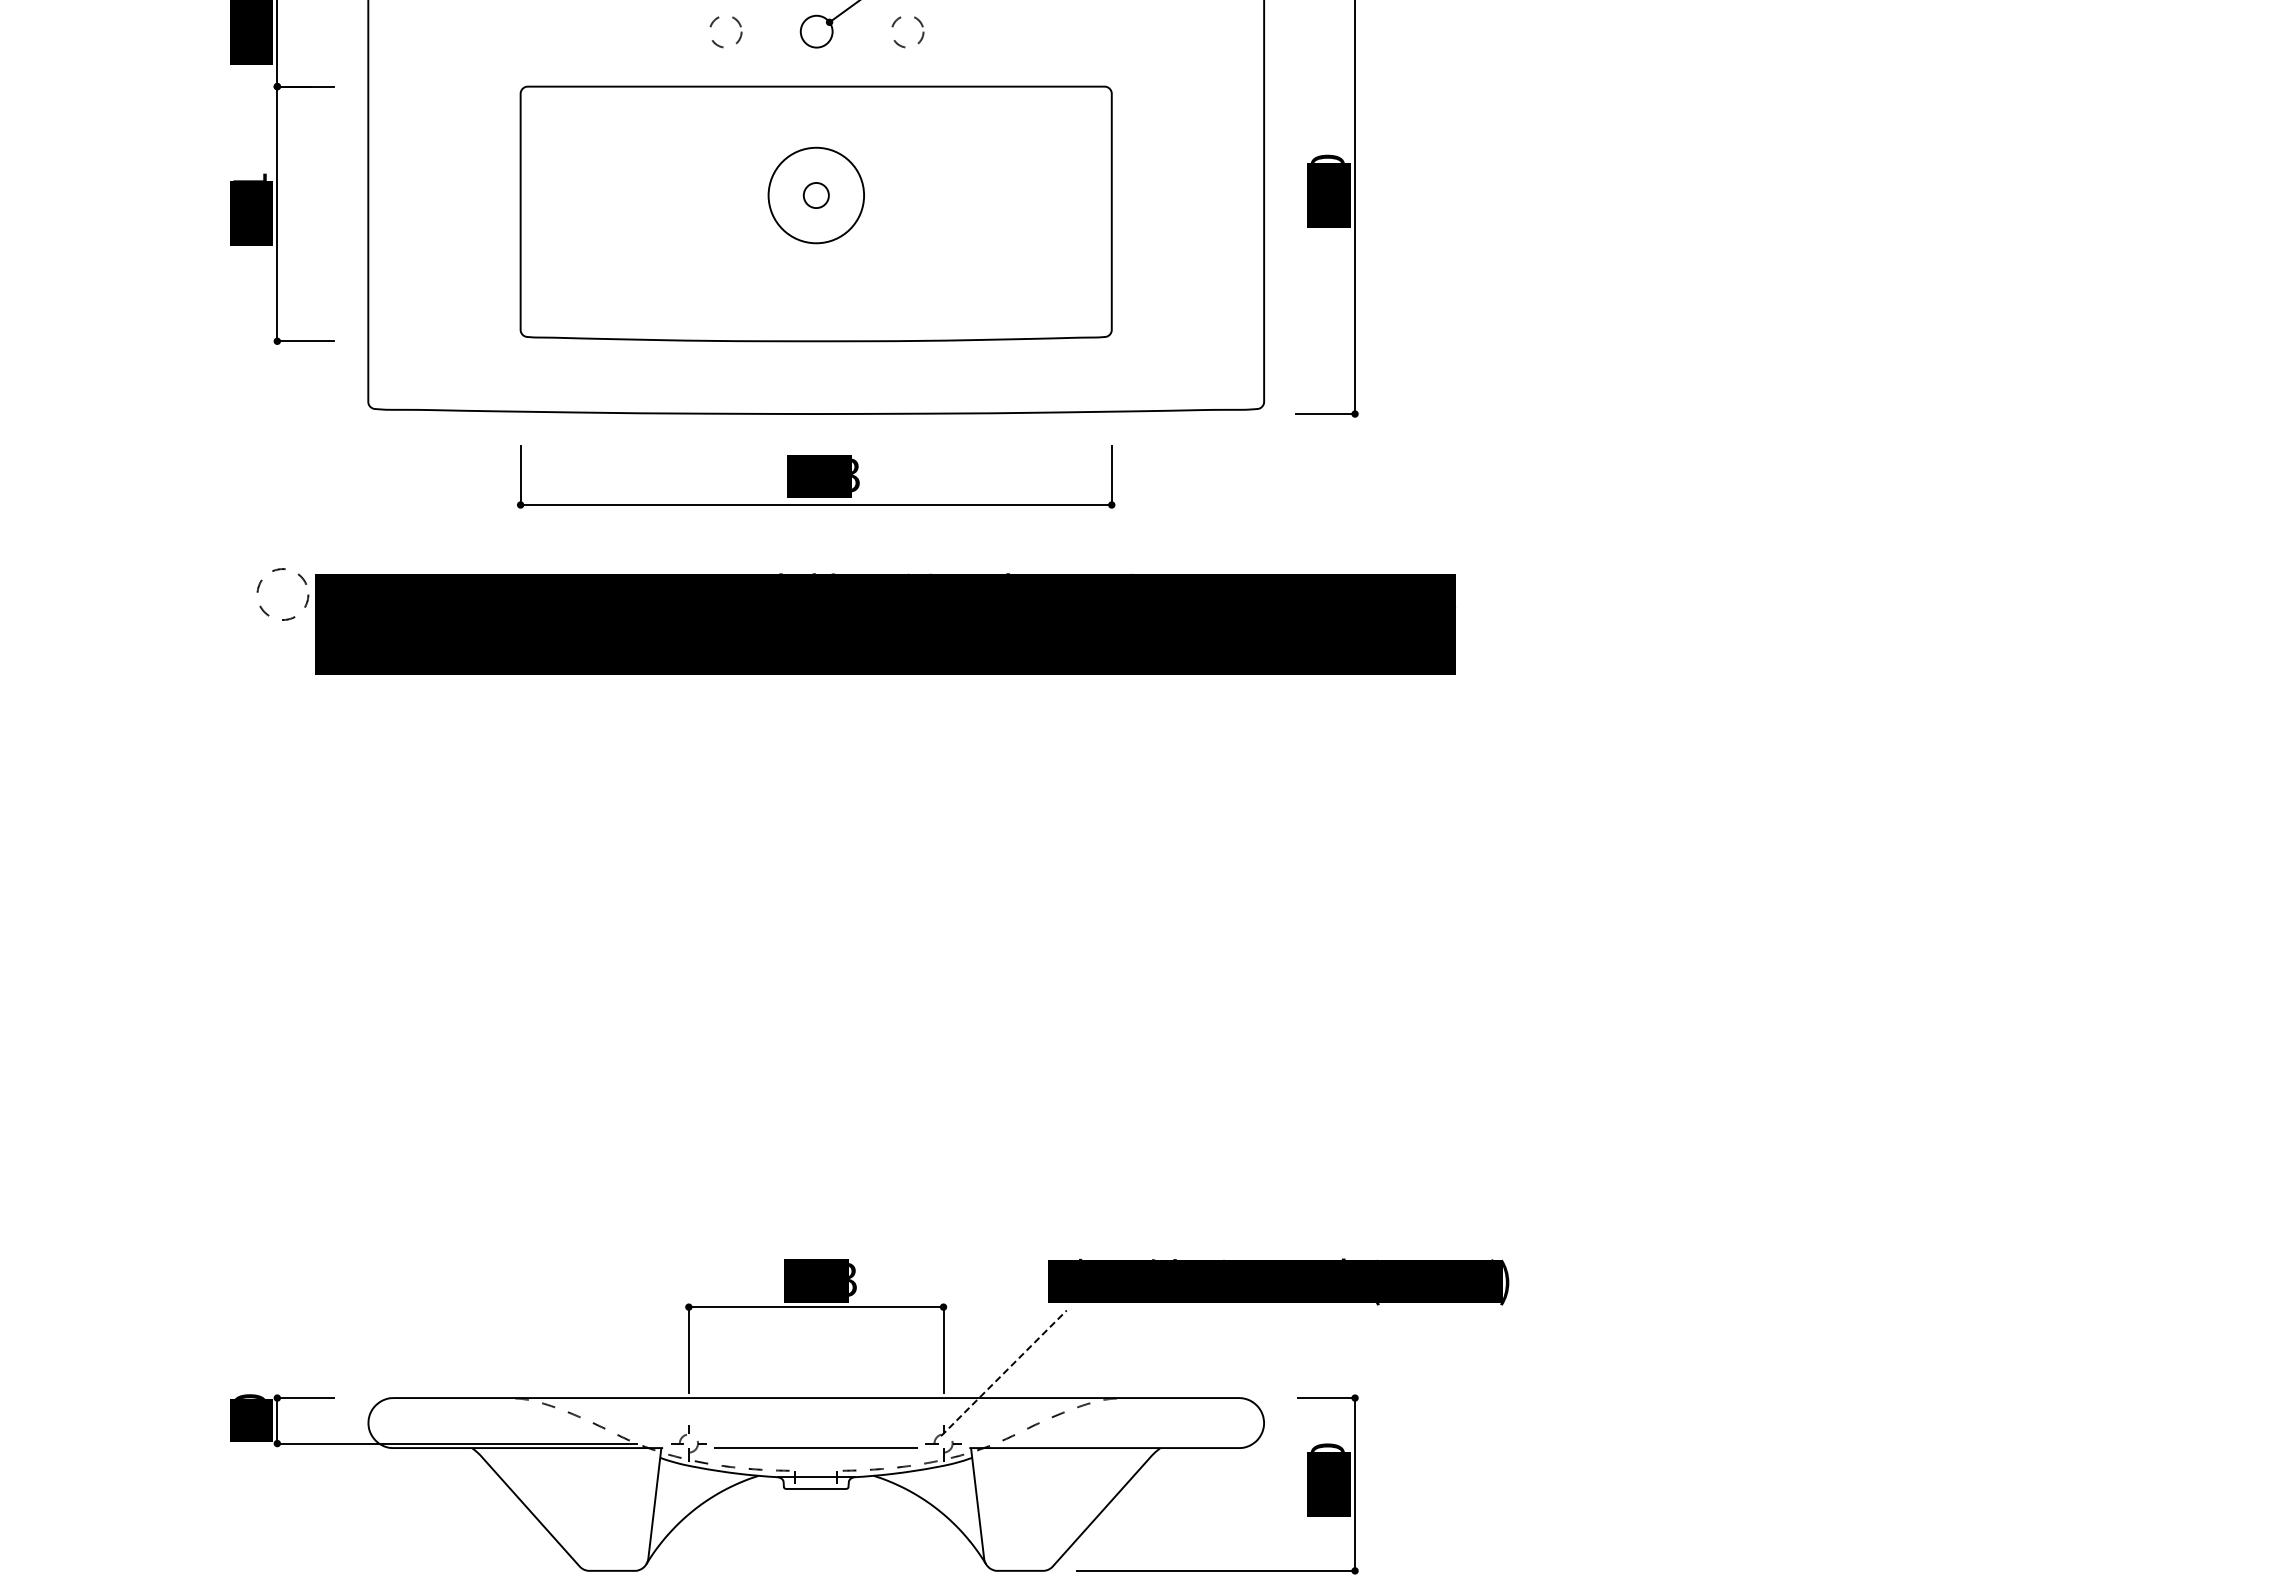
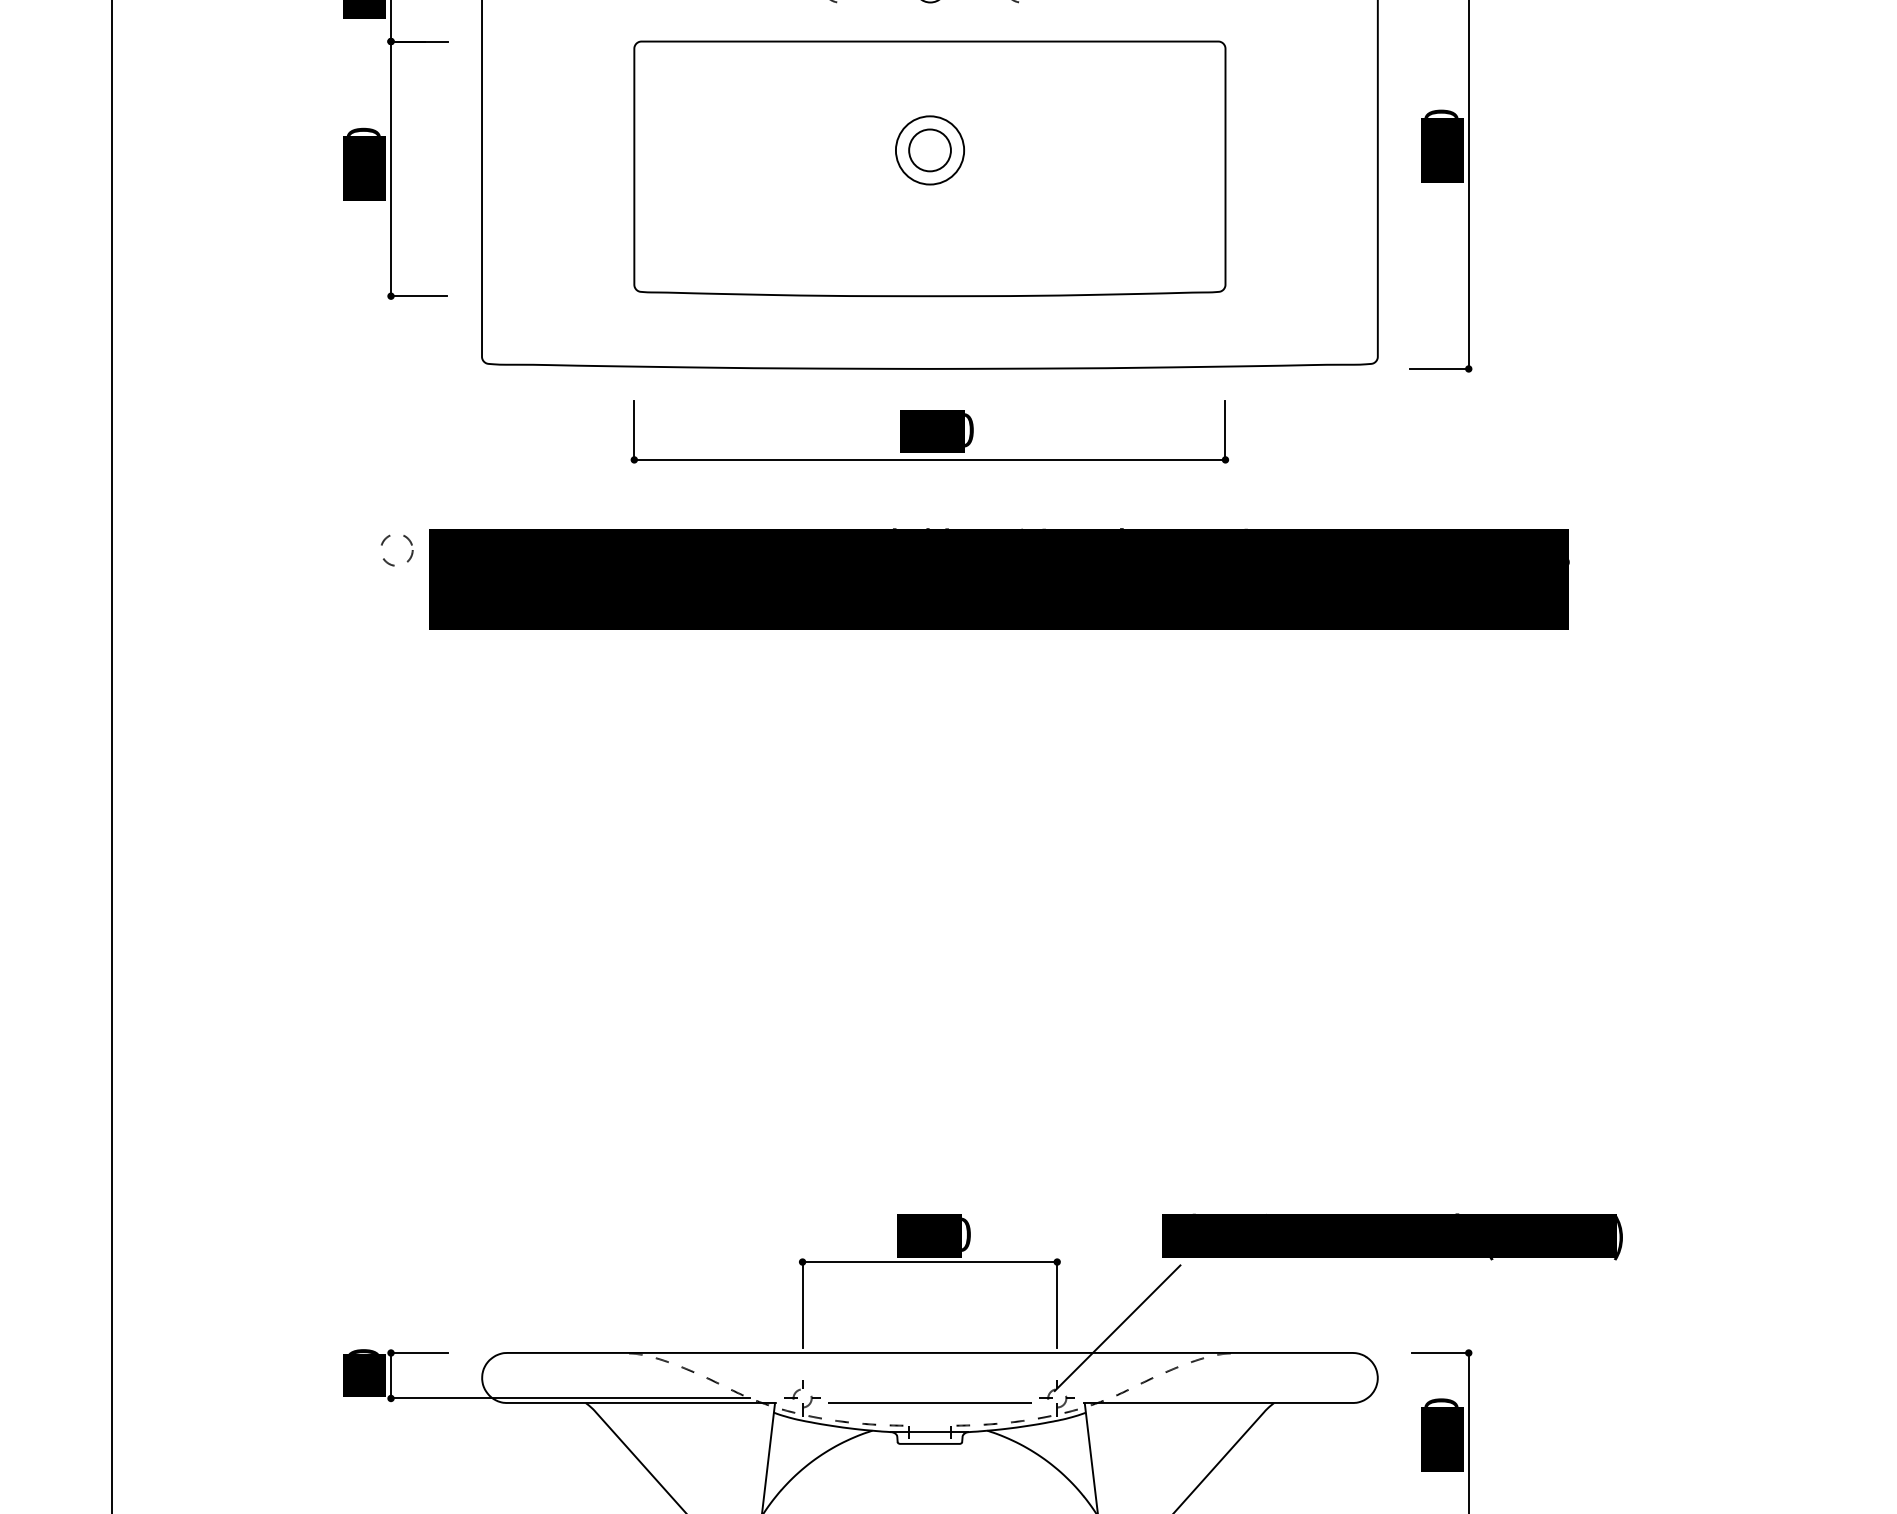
text: (249, 176) -> (363, 131), 291 -> 280
circle: (816, 195) -> (930, 150), size x0.71
circle: (816, 195) -> (930, 150), size x1.67
text: (856, 474) -> (970, 429), 533 -> 650
circle: (283, 595) -> (397, 550), size x0.62
text: (853, 1279) -> (967, 1234), 353 -> 280
line: (1003, 1373) -> (1117, 1328), dashed -> solid

